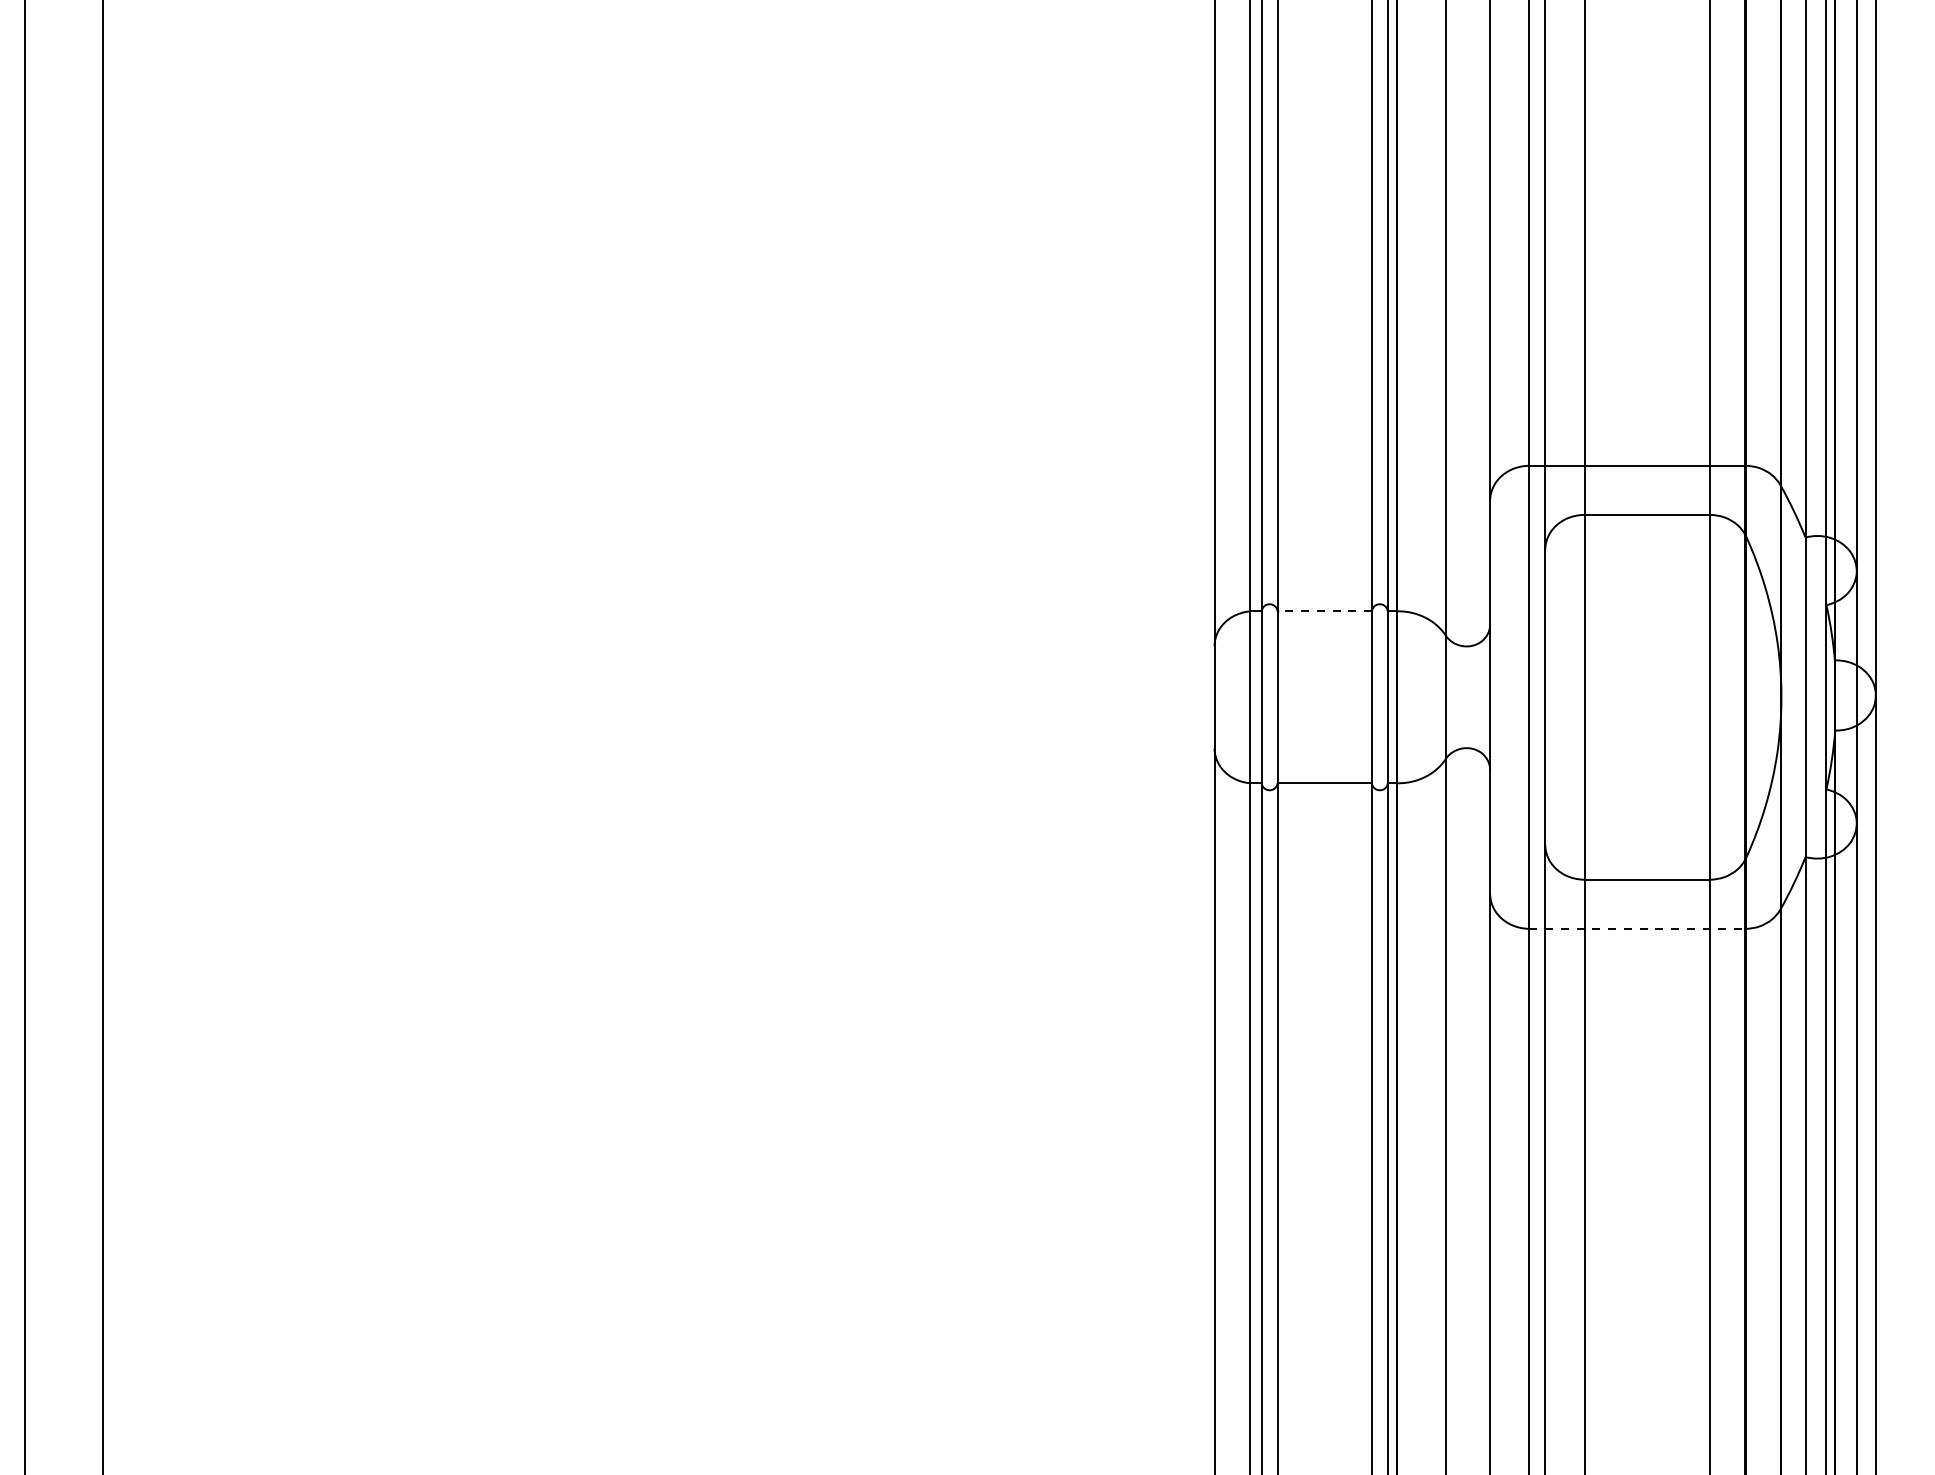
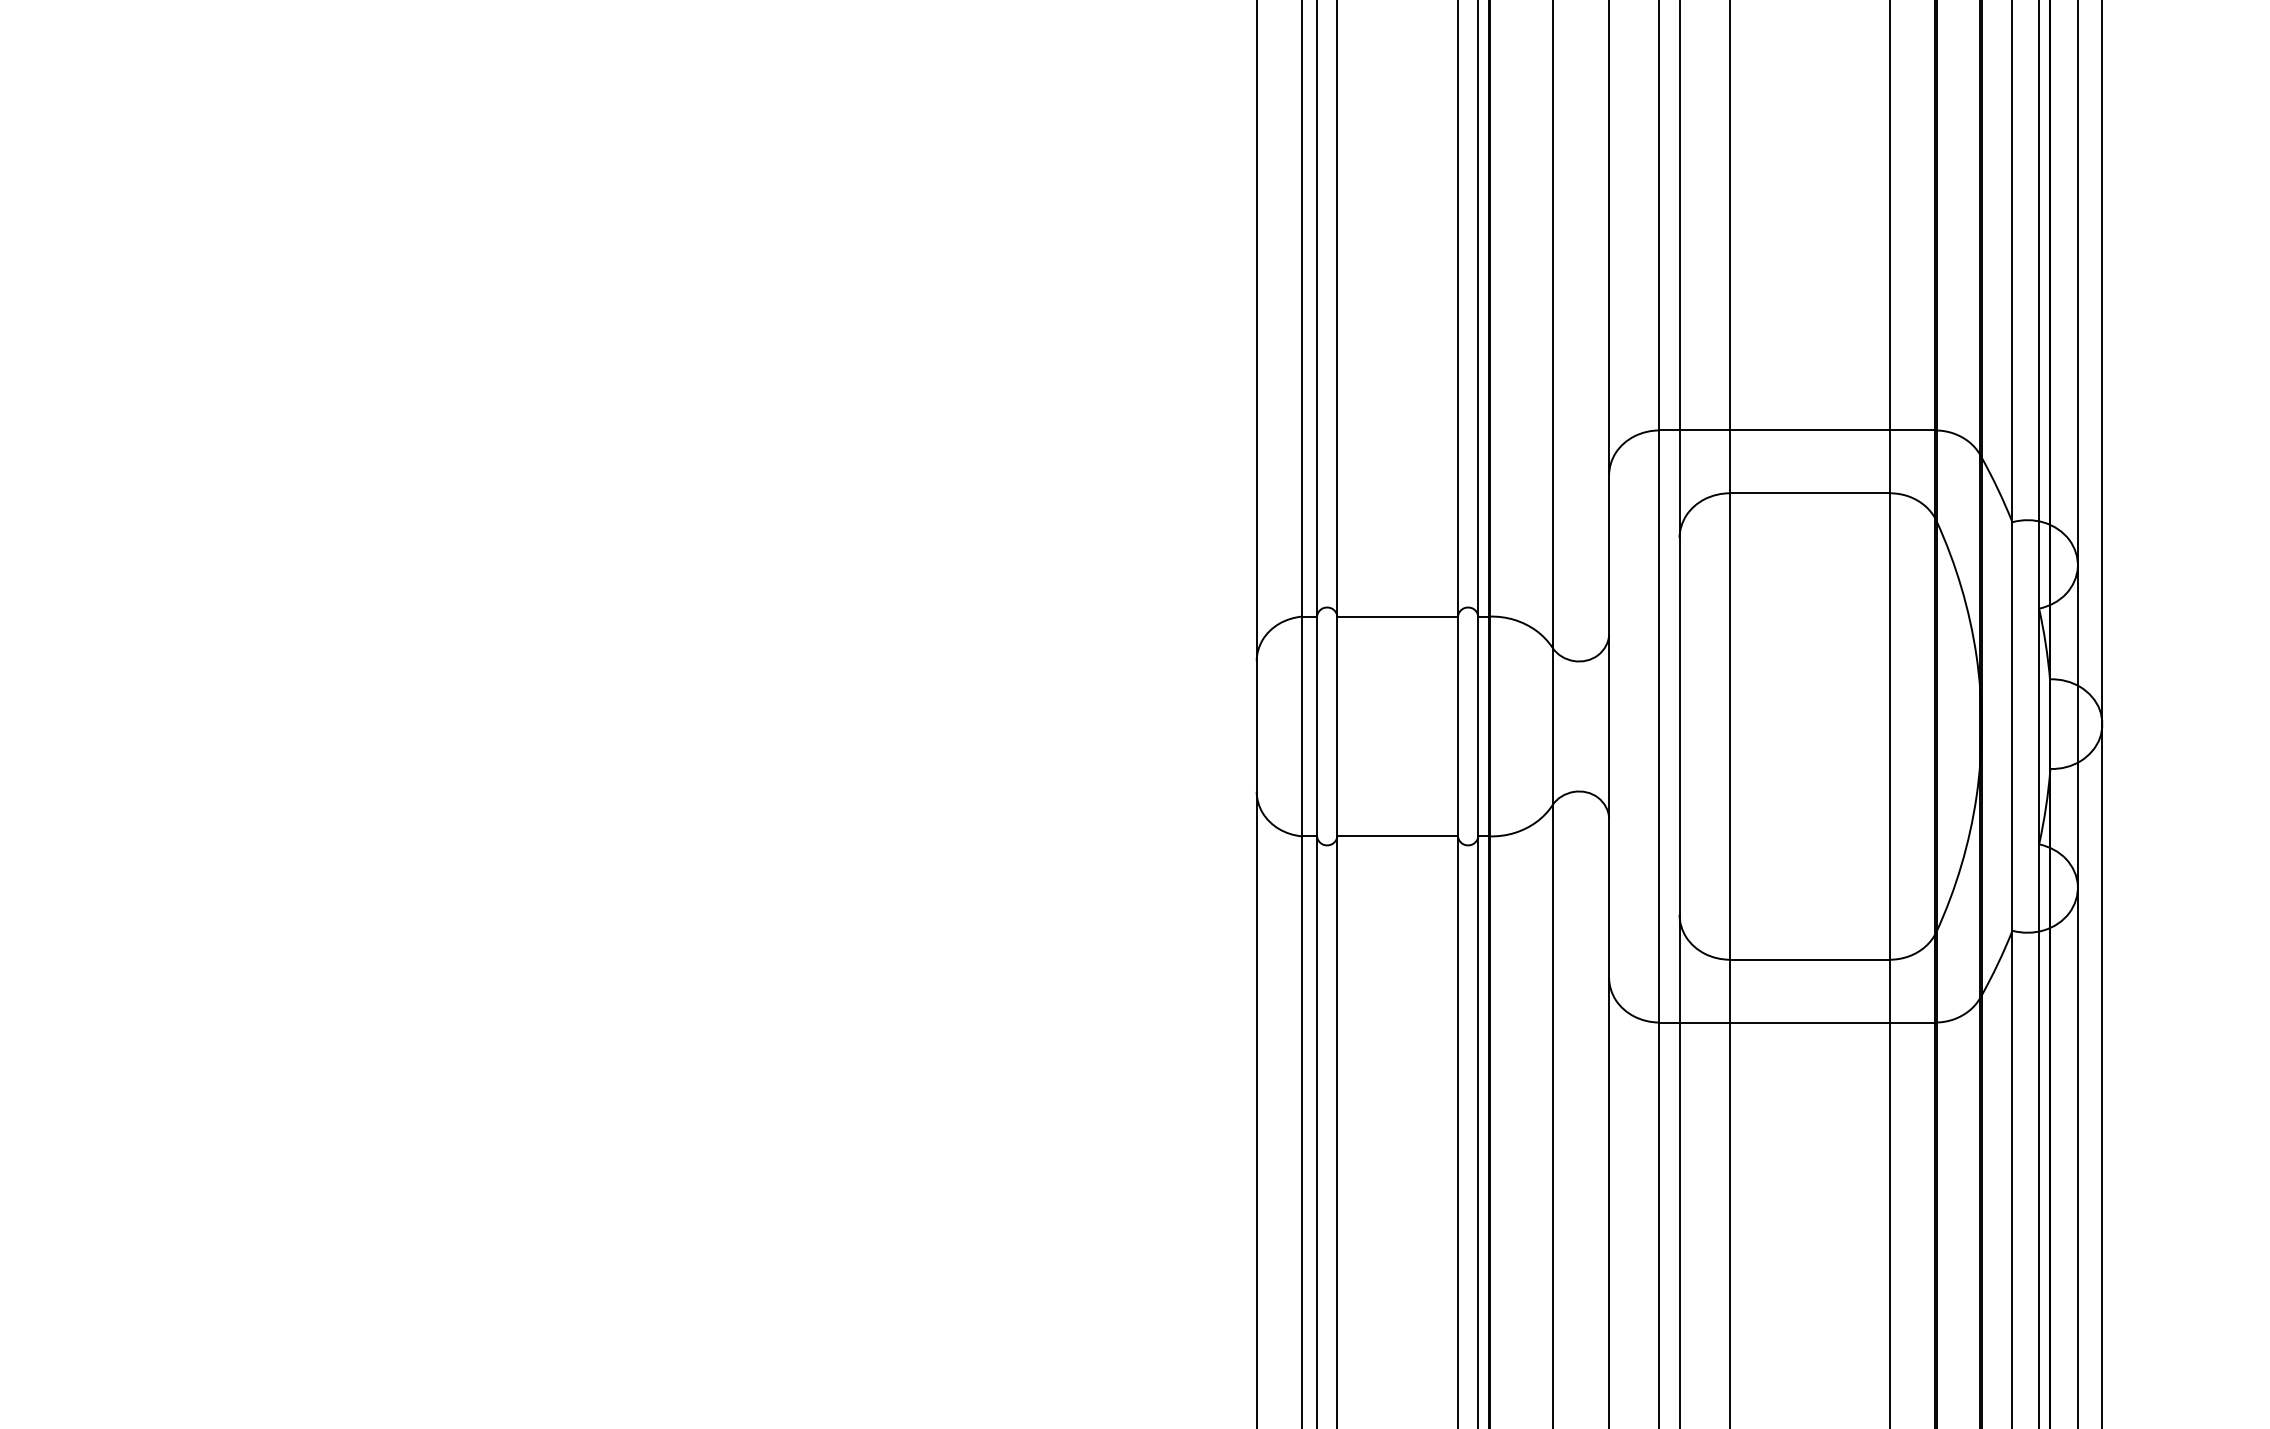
line: (1324, 611) -> (1397, 616), dashed -> solid
line: (1637, 928) -> (1797, 1022), dashed -> solid

